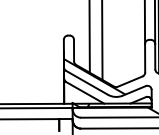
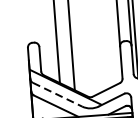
line: (87, 83) -> (58, 95), solid -> dashed

